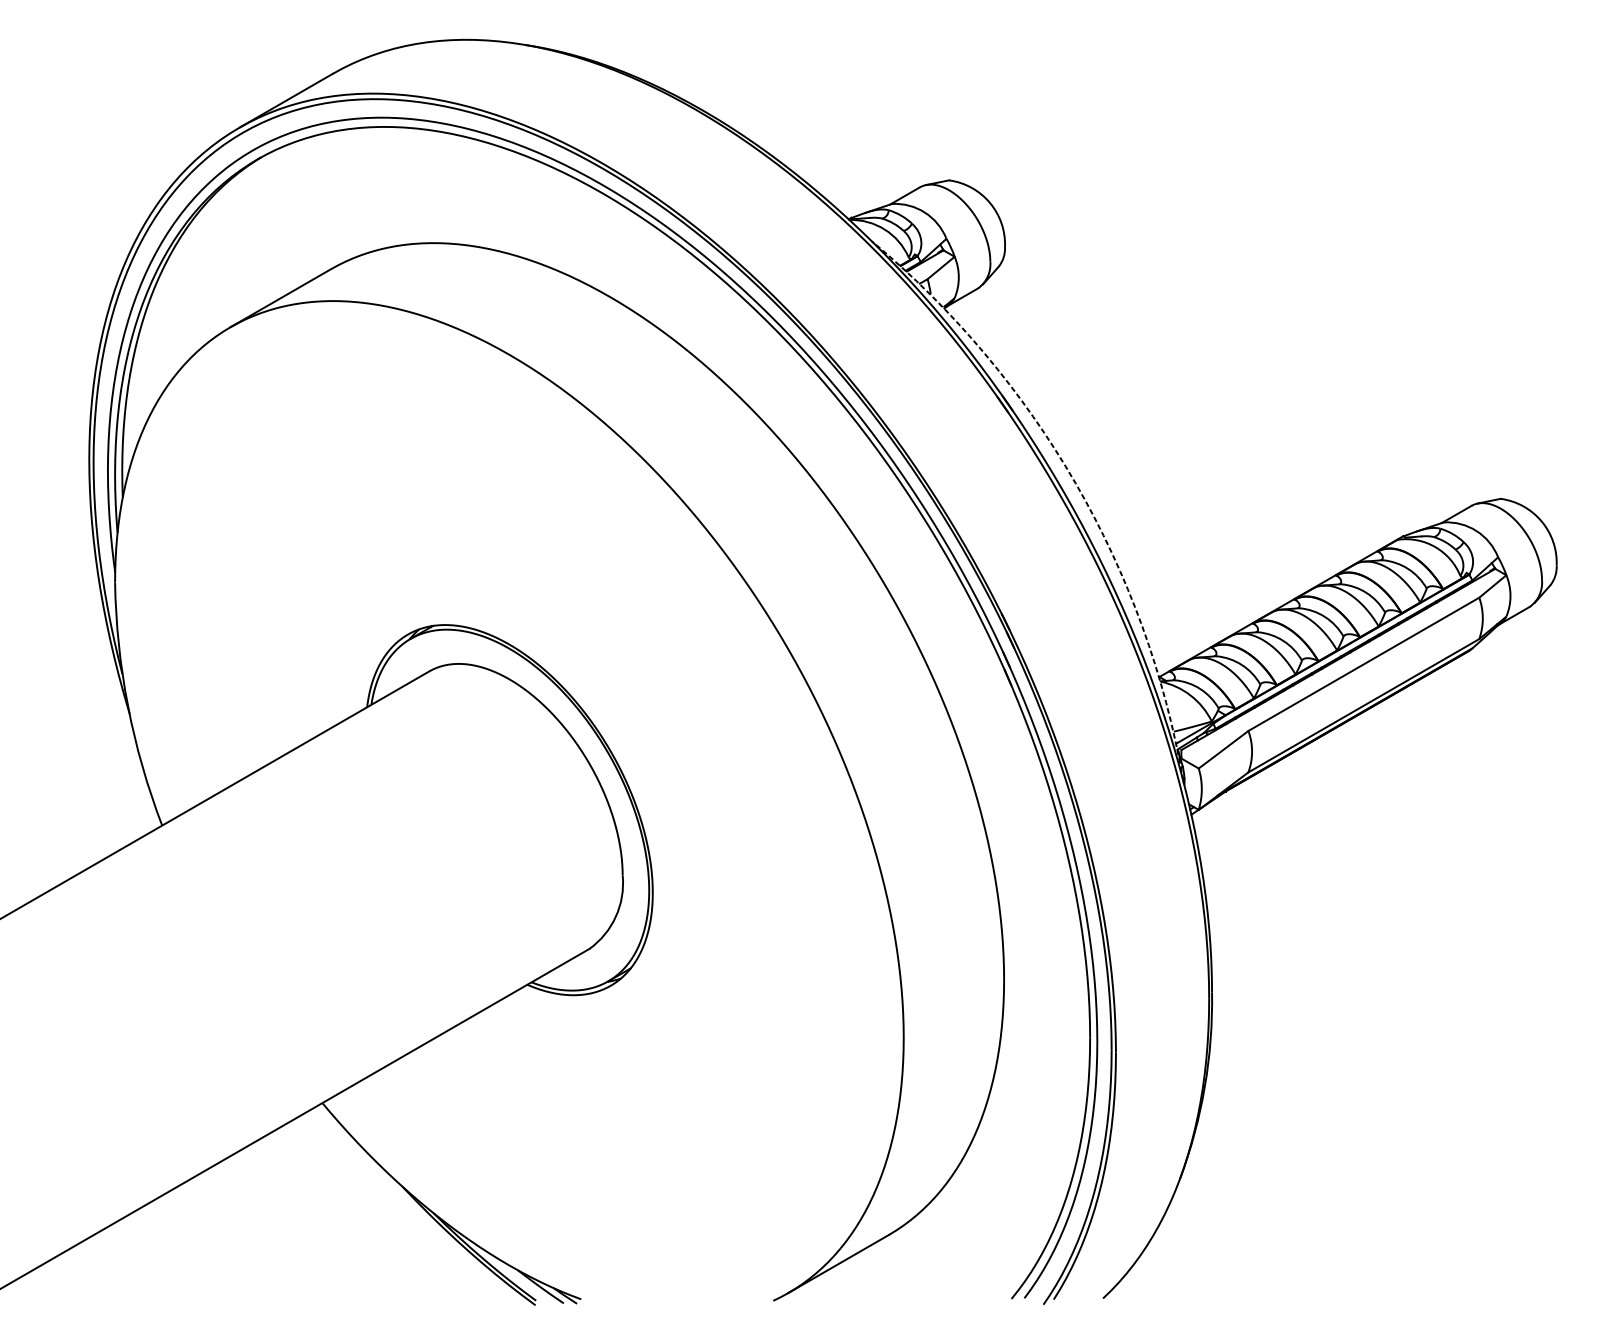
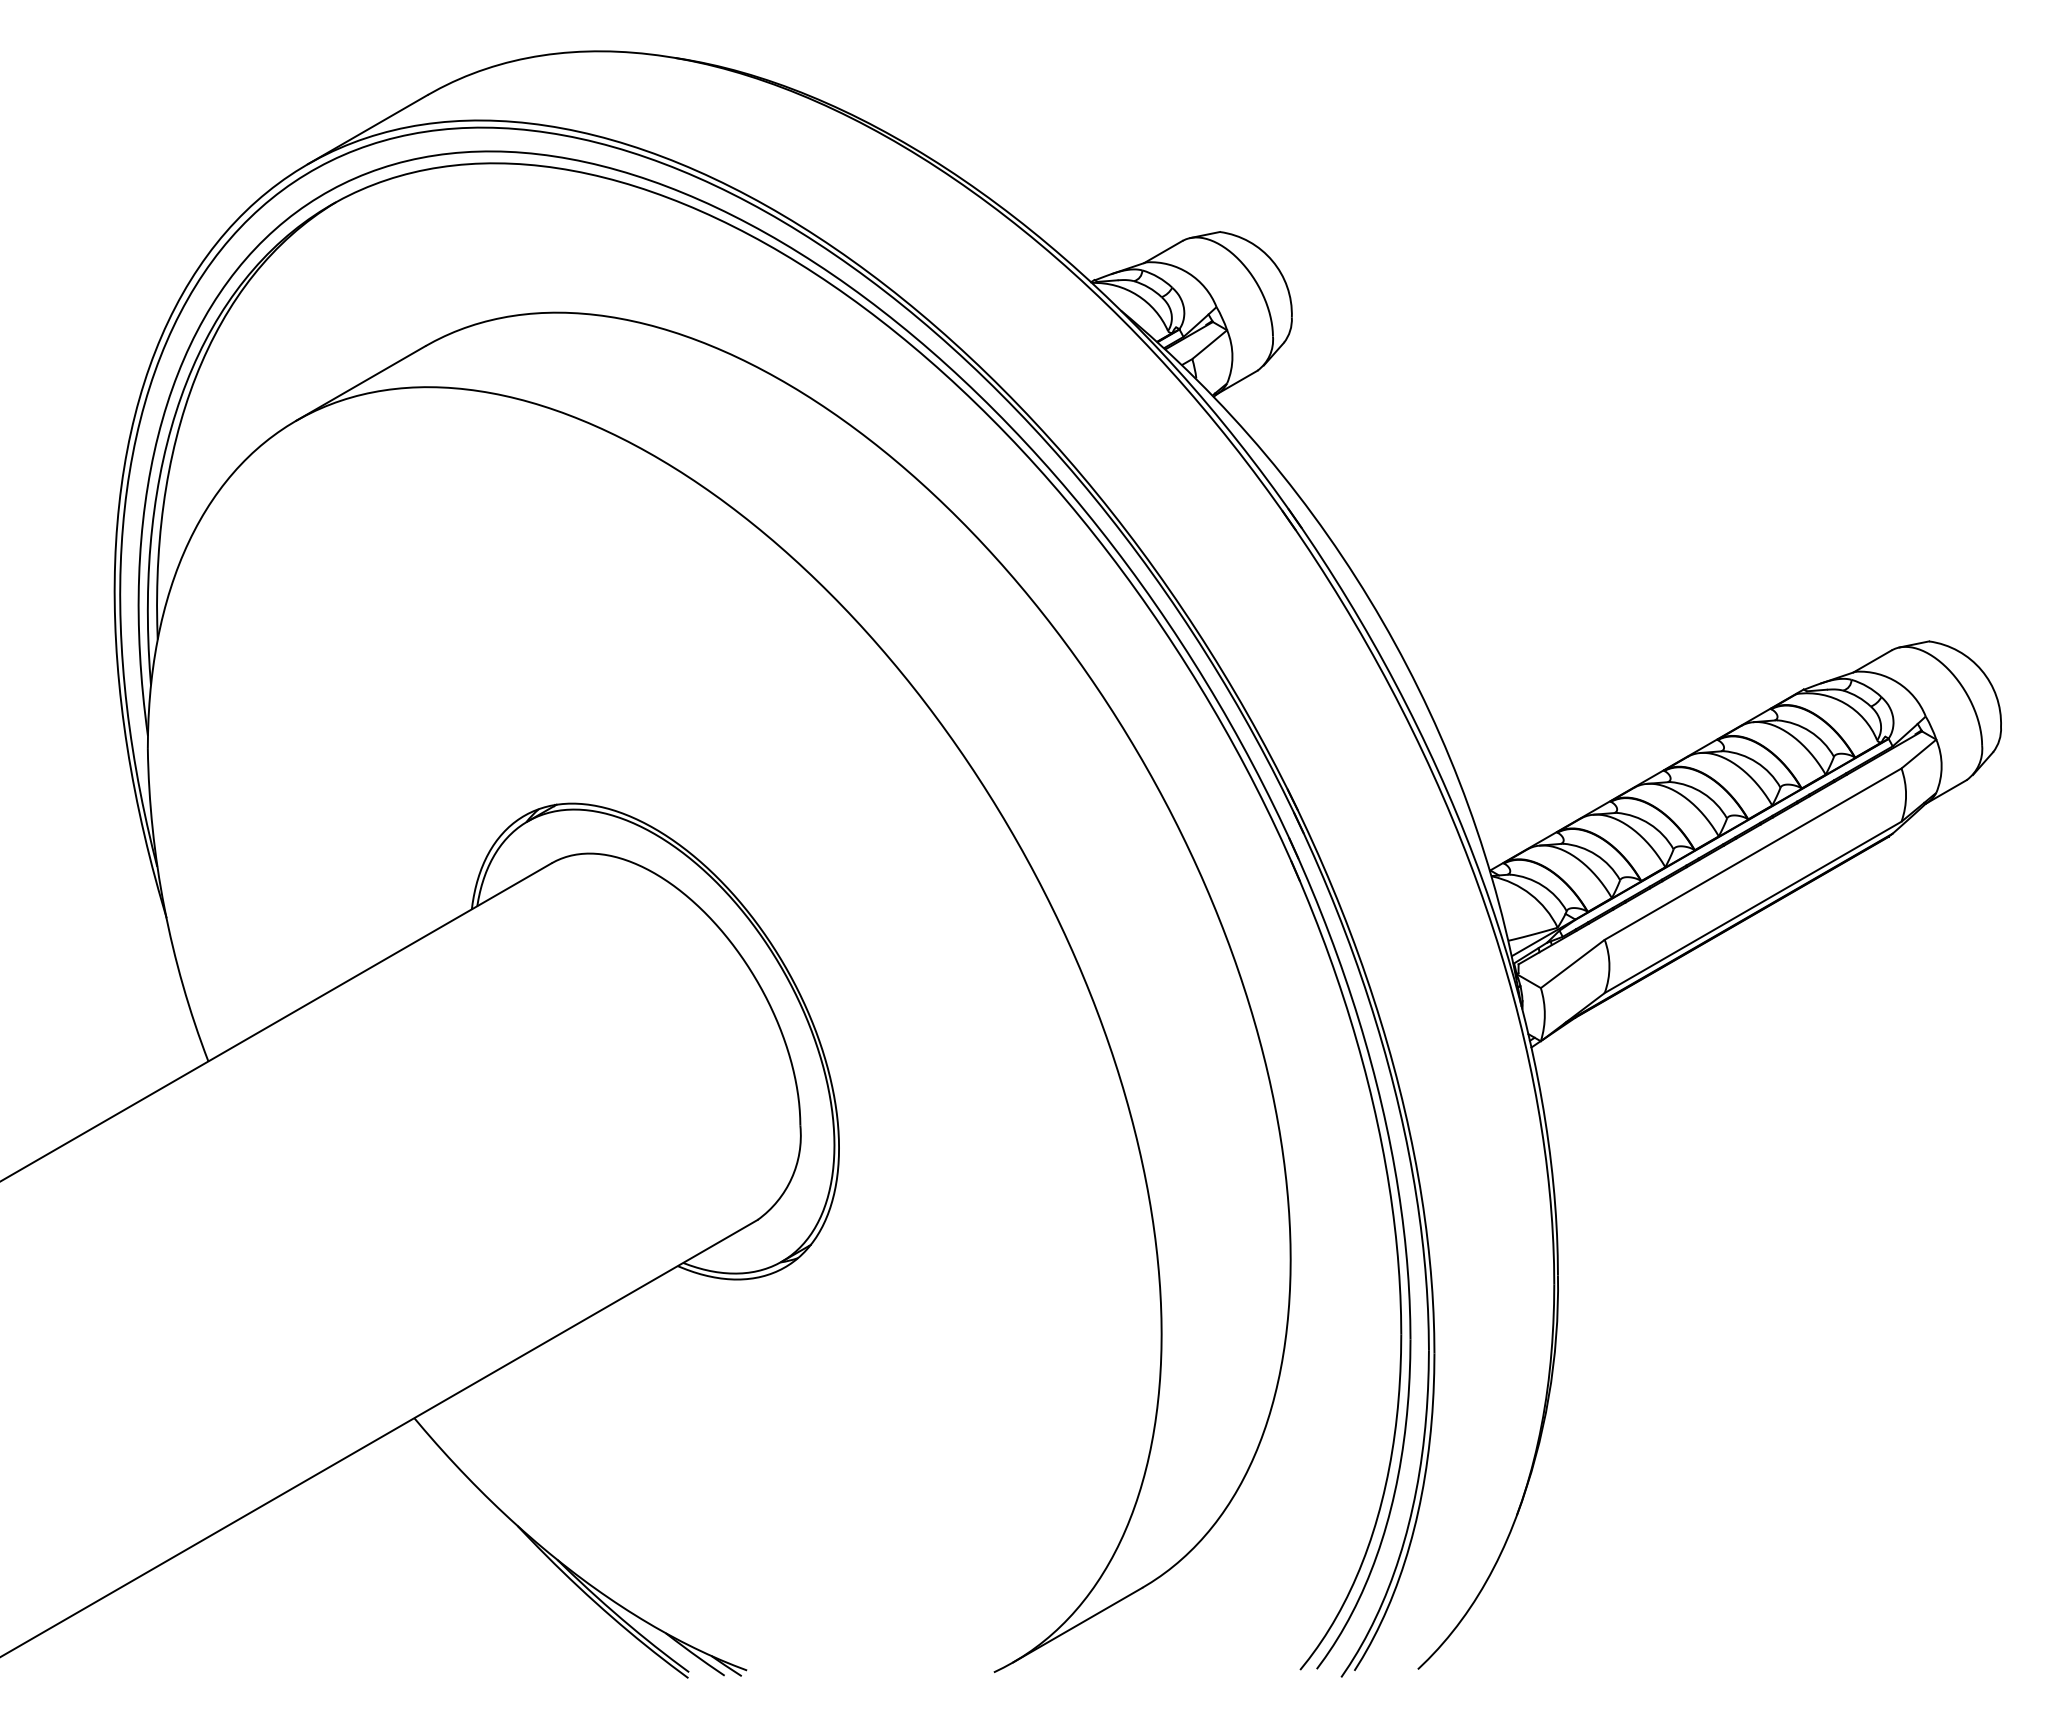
arc: (1075, 483) -> (1382, 621), dashed -> solid

